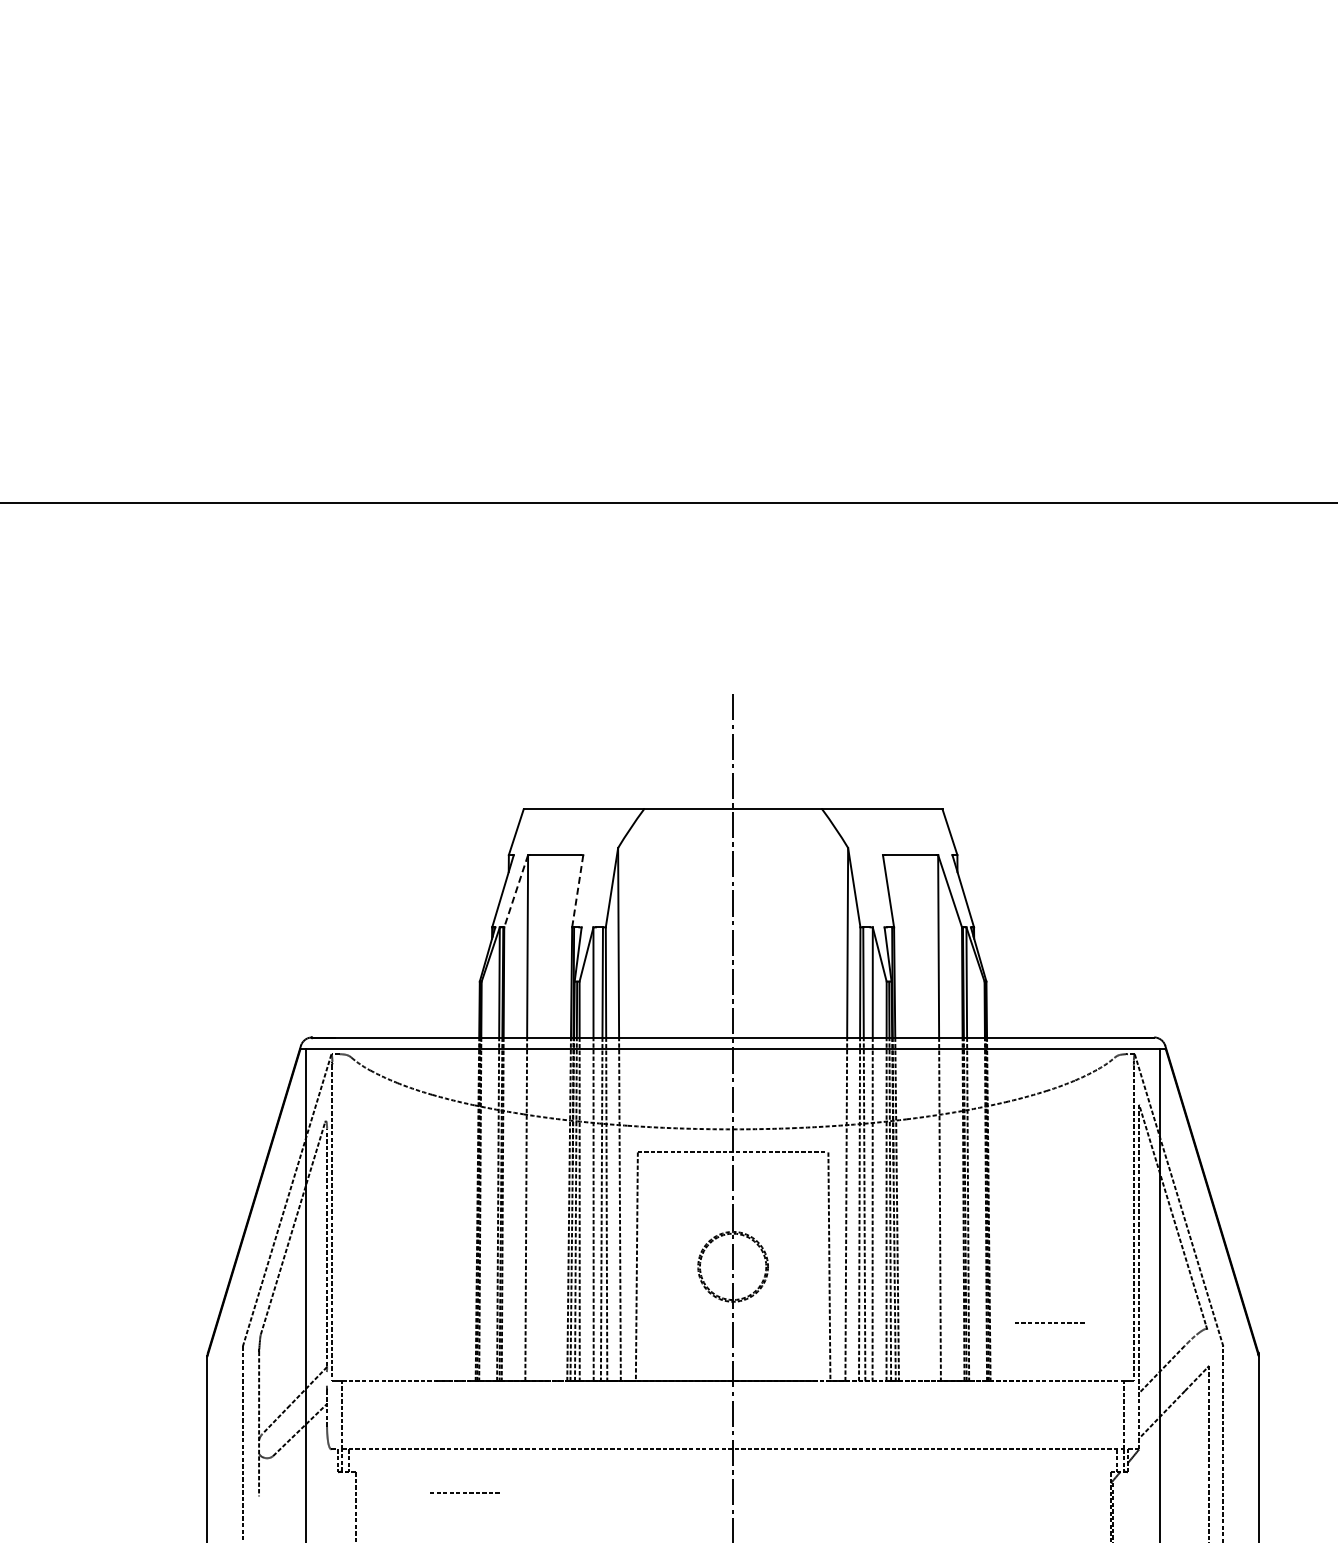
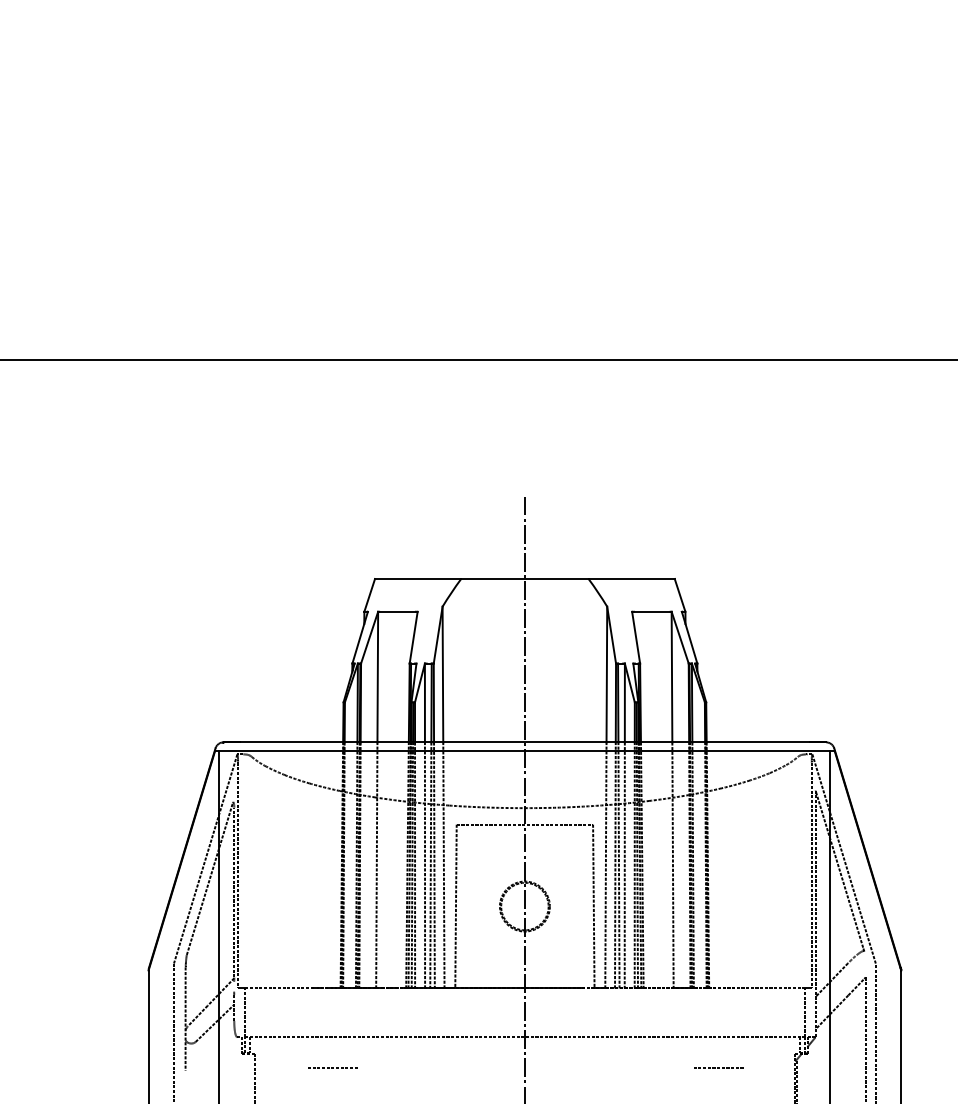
line: (516, 891) -> (369, 637), dashed -> solid
line: (577, 891) -> (413, 637), dashed -> solid
line: (1049, 1322) -> (718, 1068), moved

